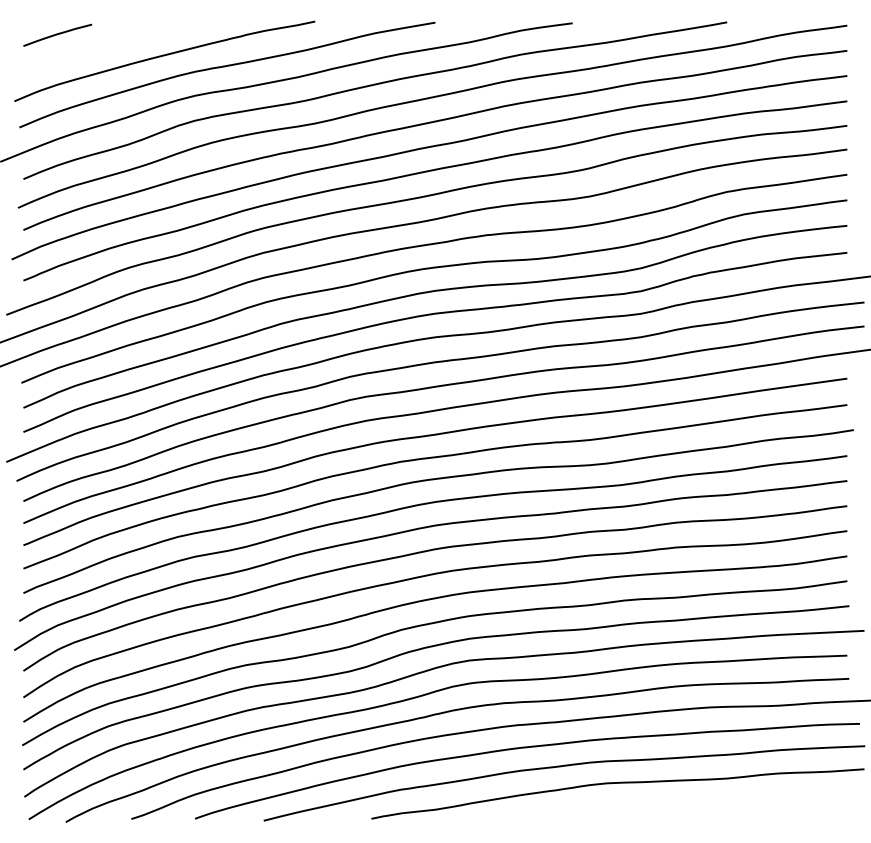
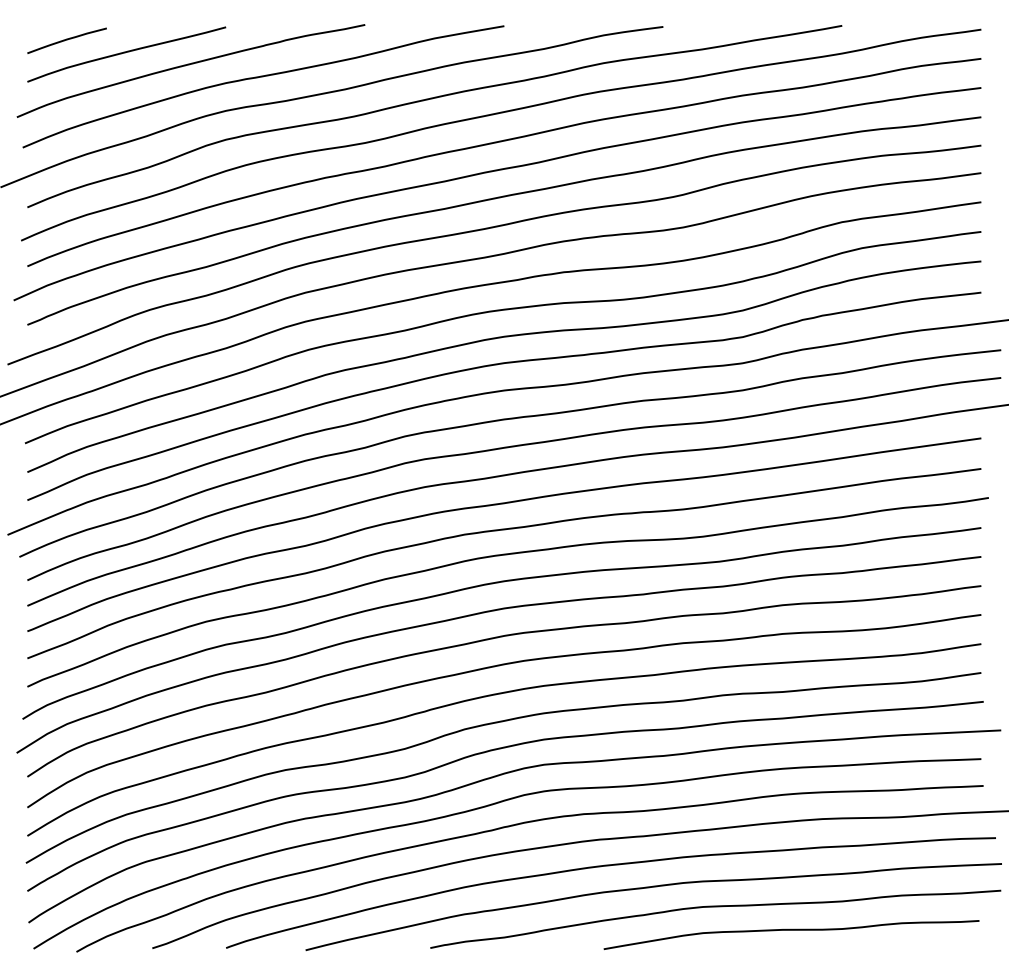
curve: (109, 45) -> (127, 52), added
curve: (683, 803) -> (791, 930), added

